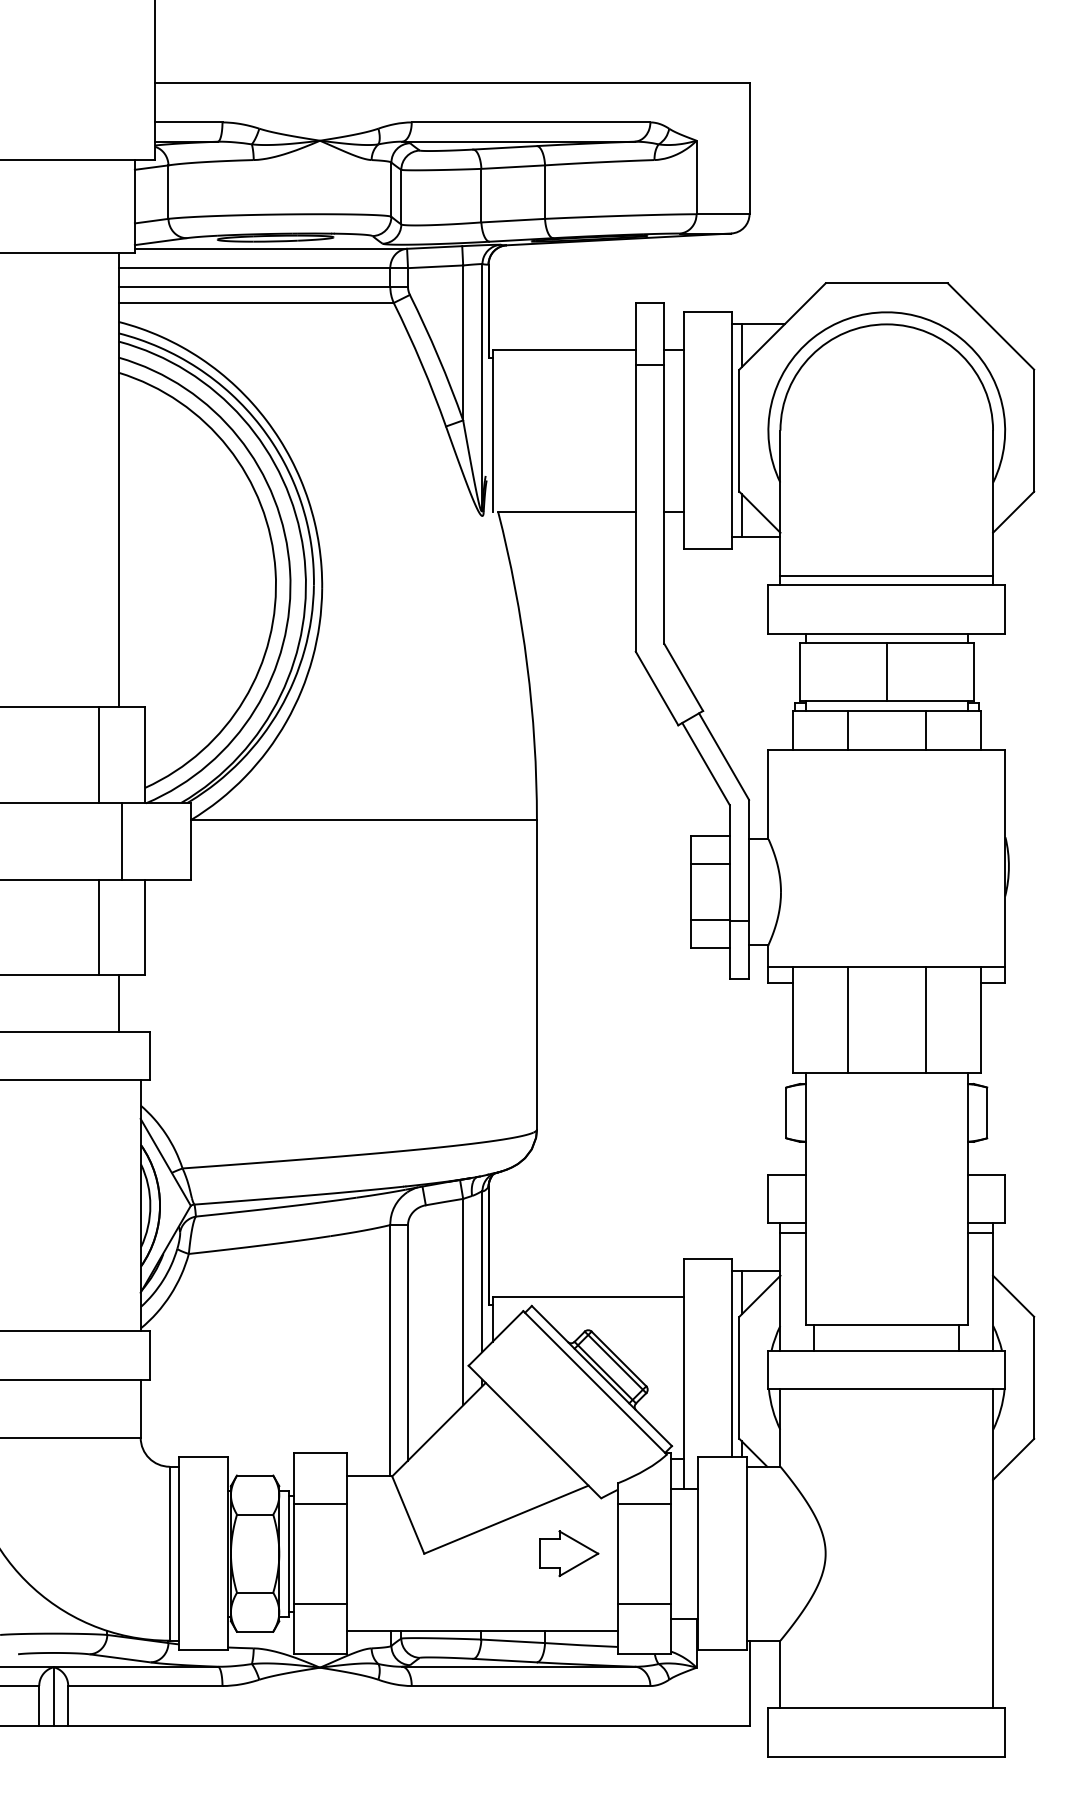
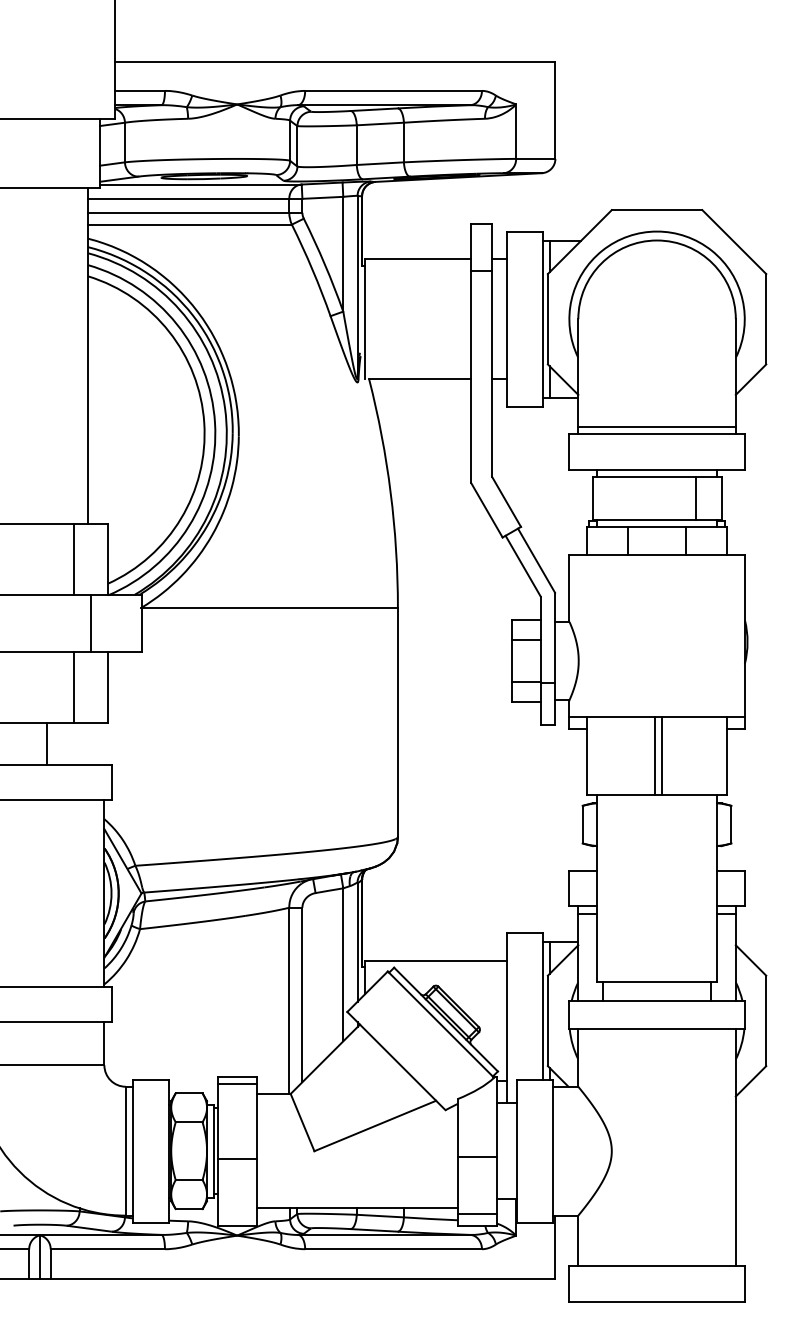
line: (886, 672) -> (695, 498), moved
line: (118, 1003) -> (46, 743), moved
line: (847, 1019) -> (661, 755), moved
line: (925, 1019) -> (654, 755), moved
line: (319, 1503) -> (236, 1084), moved
line: (643, 1503) -> (476, 1156), moved
part: (569, 1553) -> (422, 1151), removed
line: (319, 1603) -> (236, 1158), moved
line: (643, 1603) -> (476, 1214), moved

